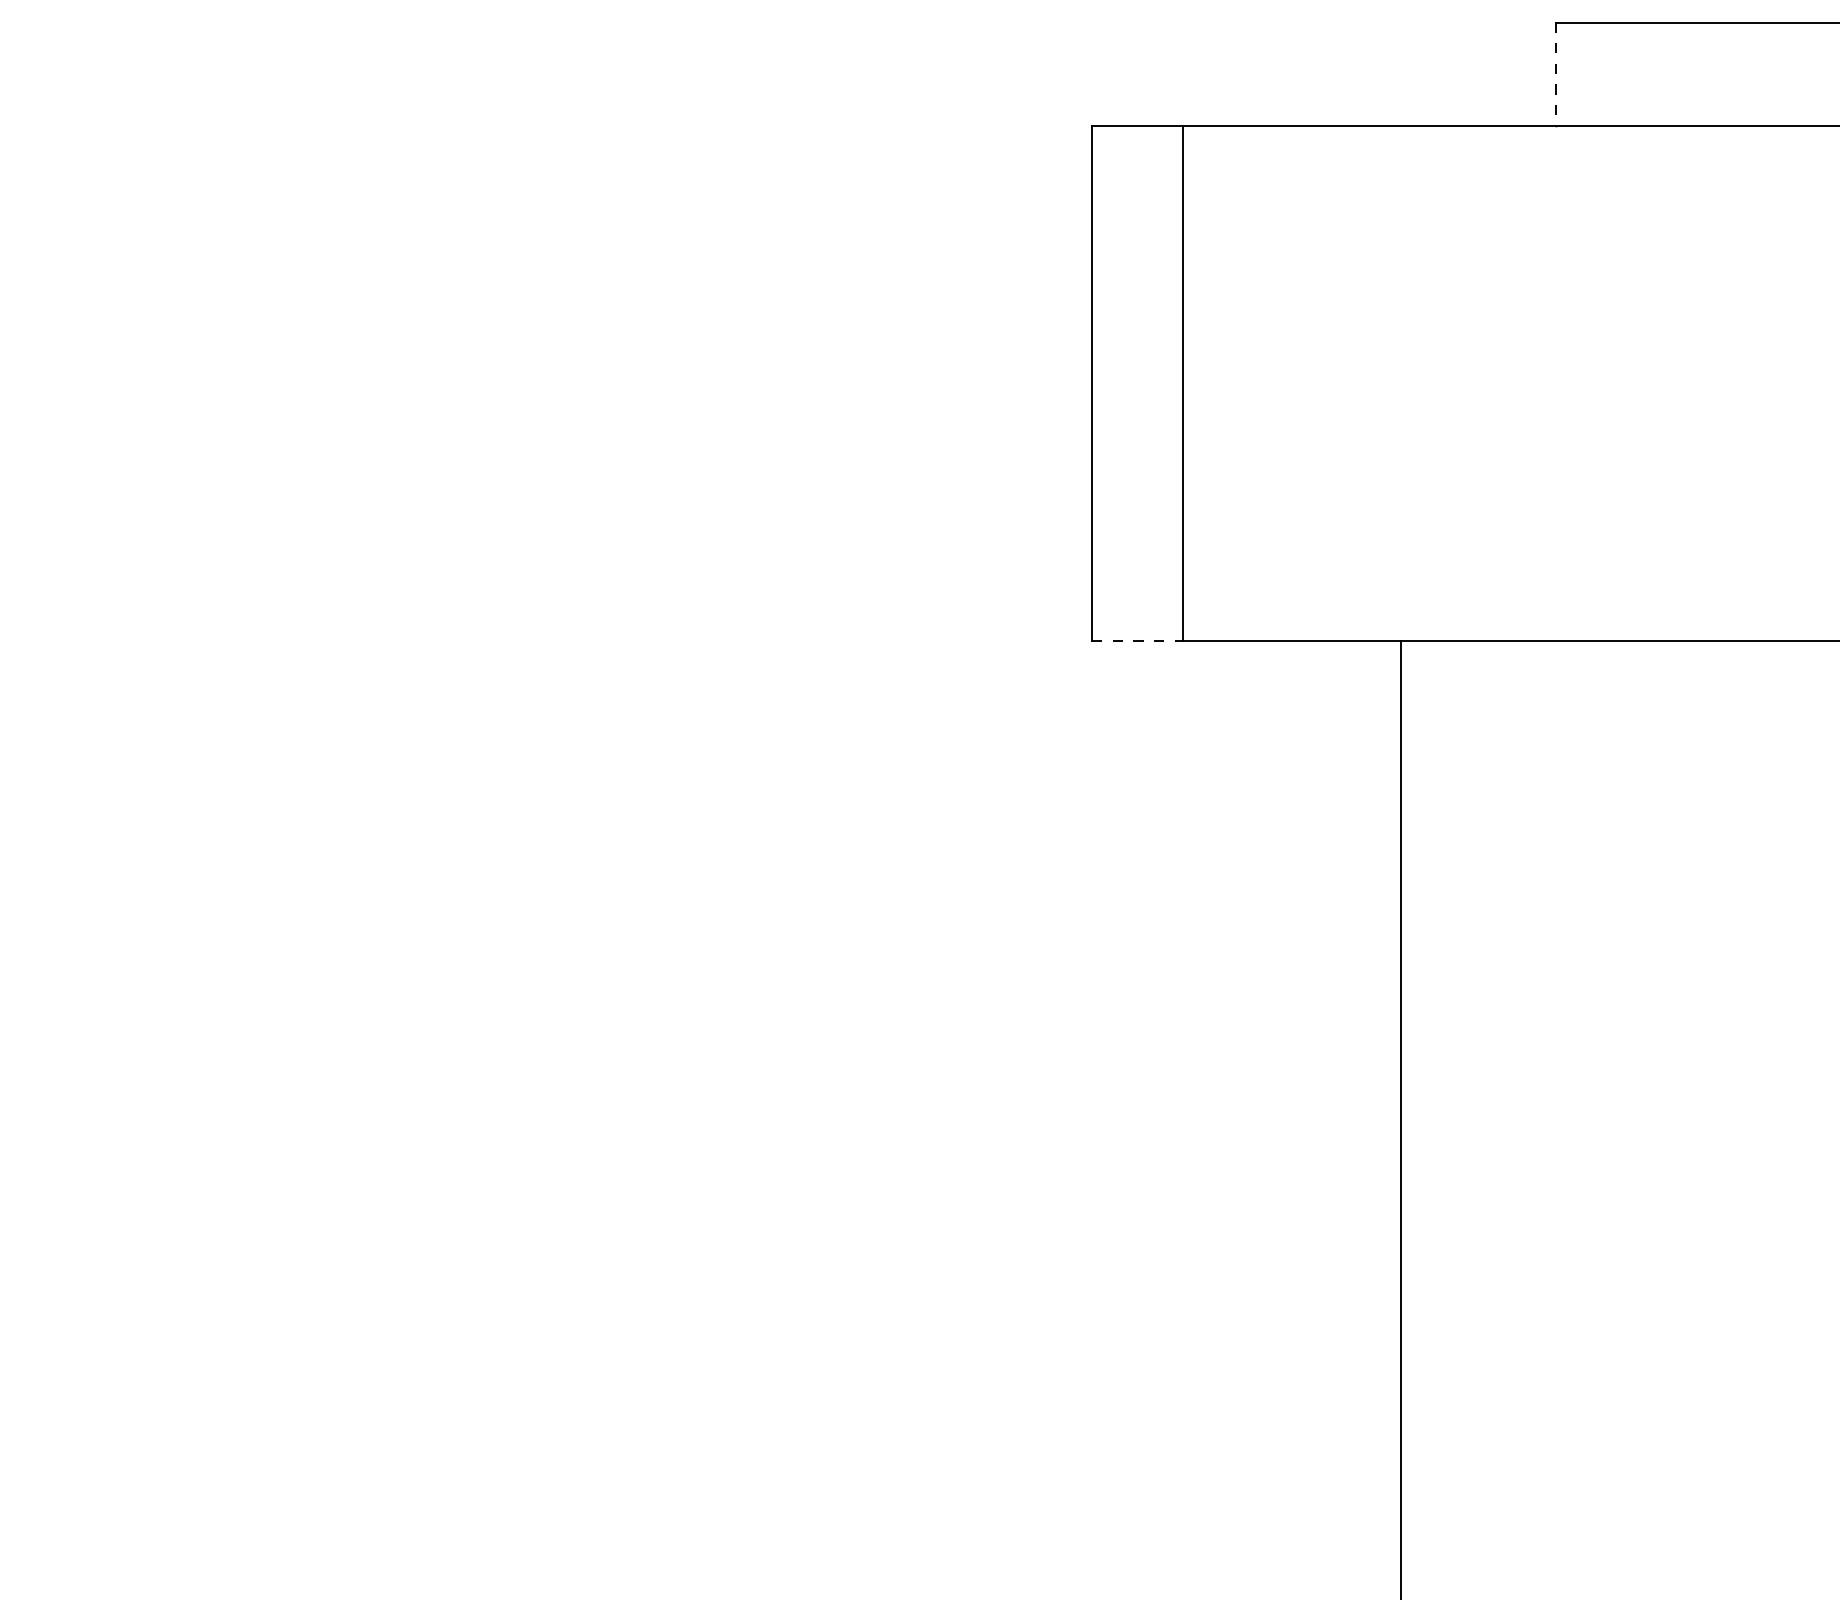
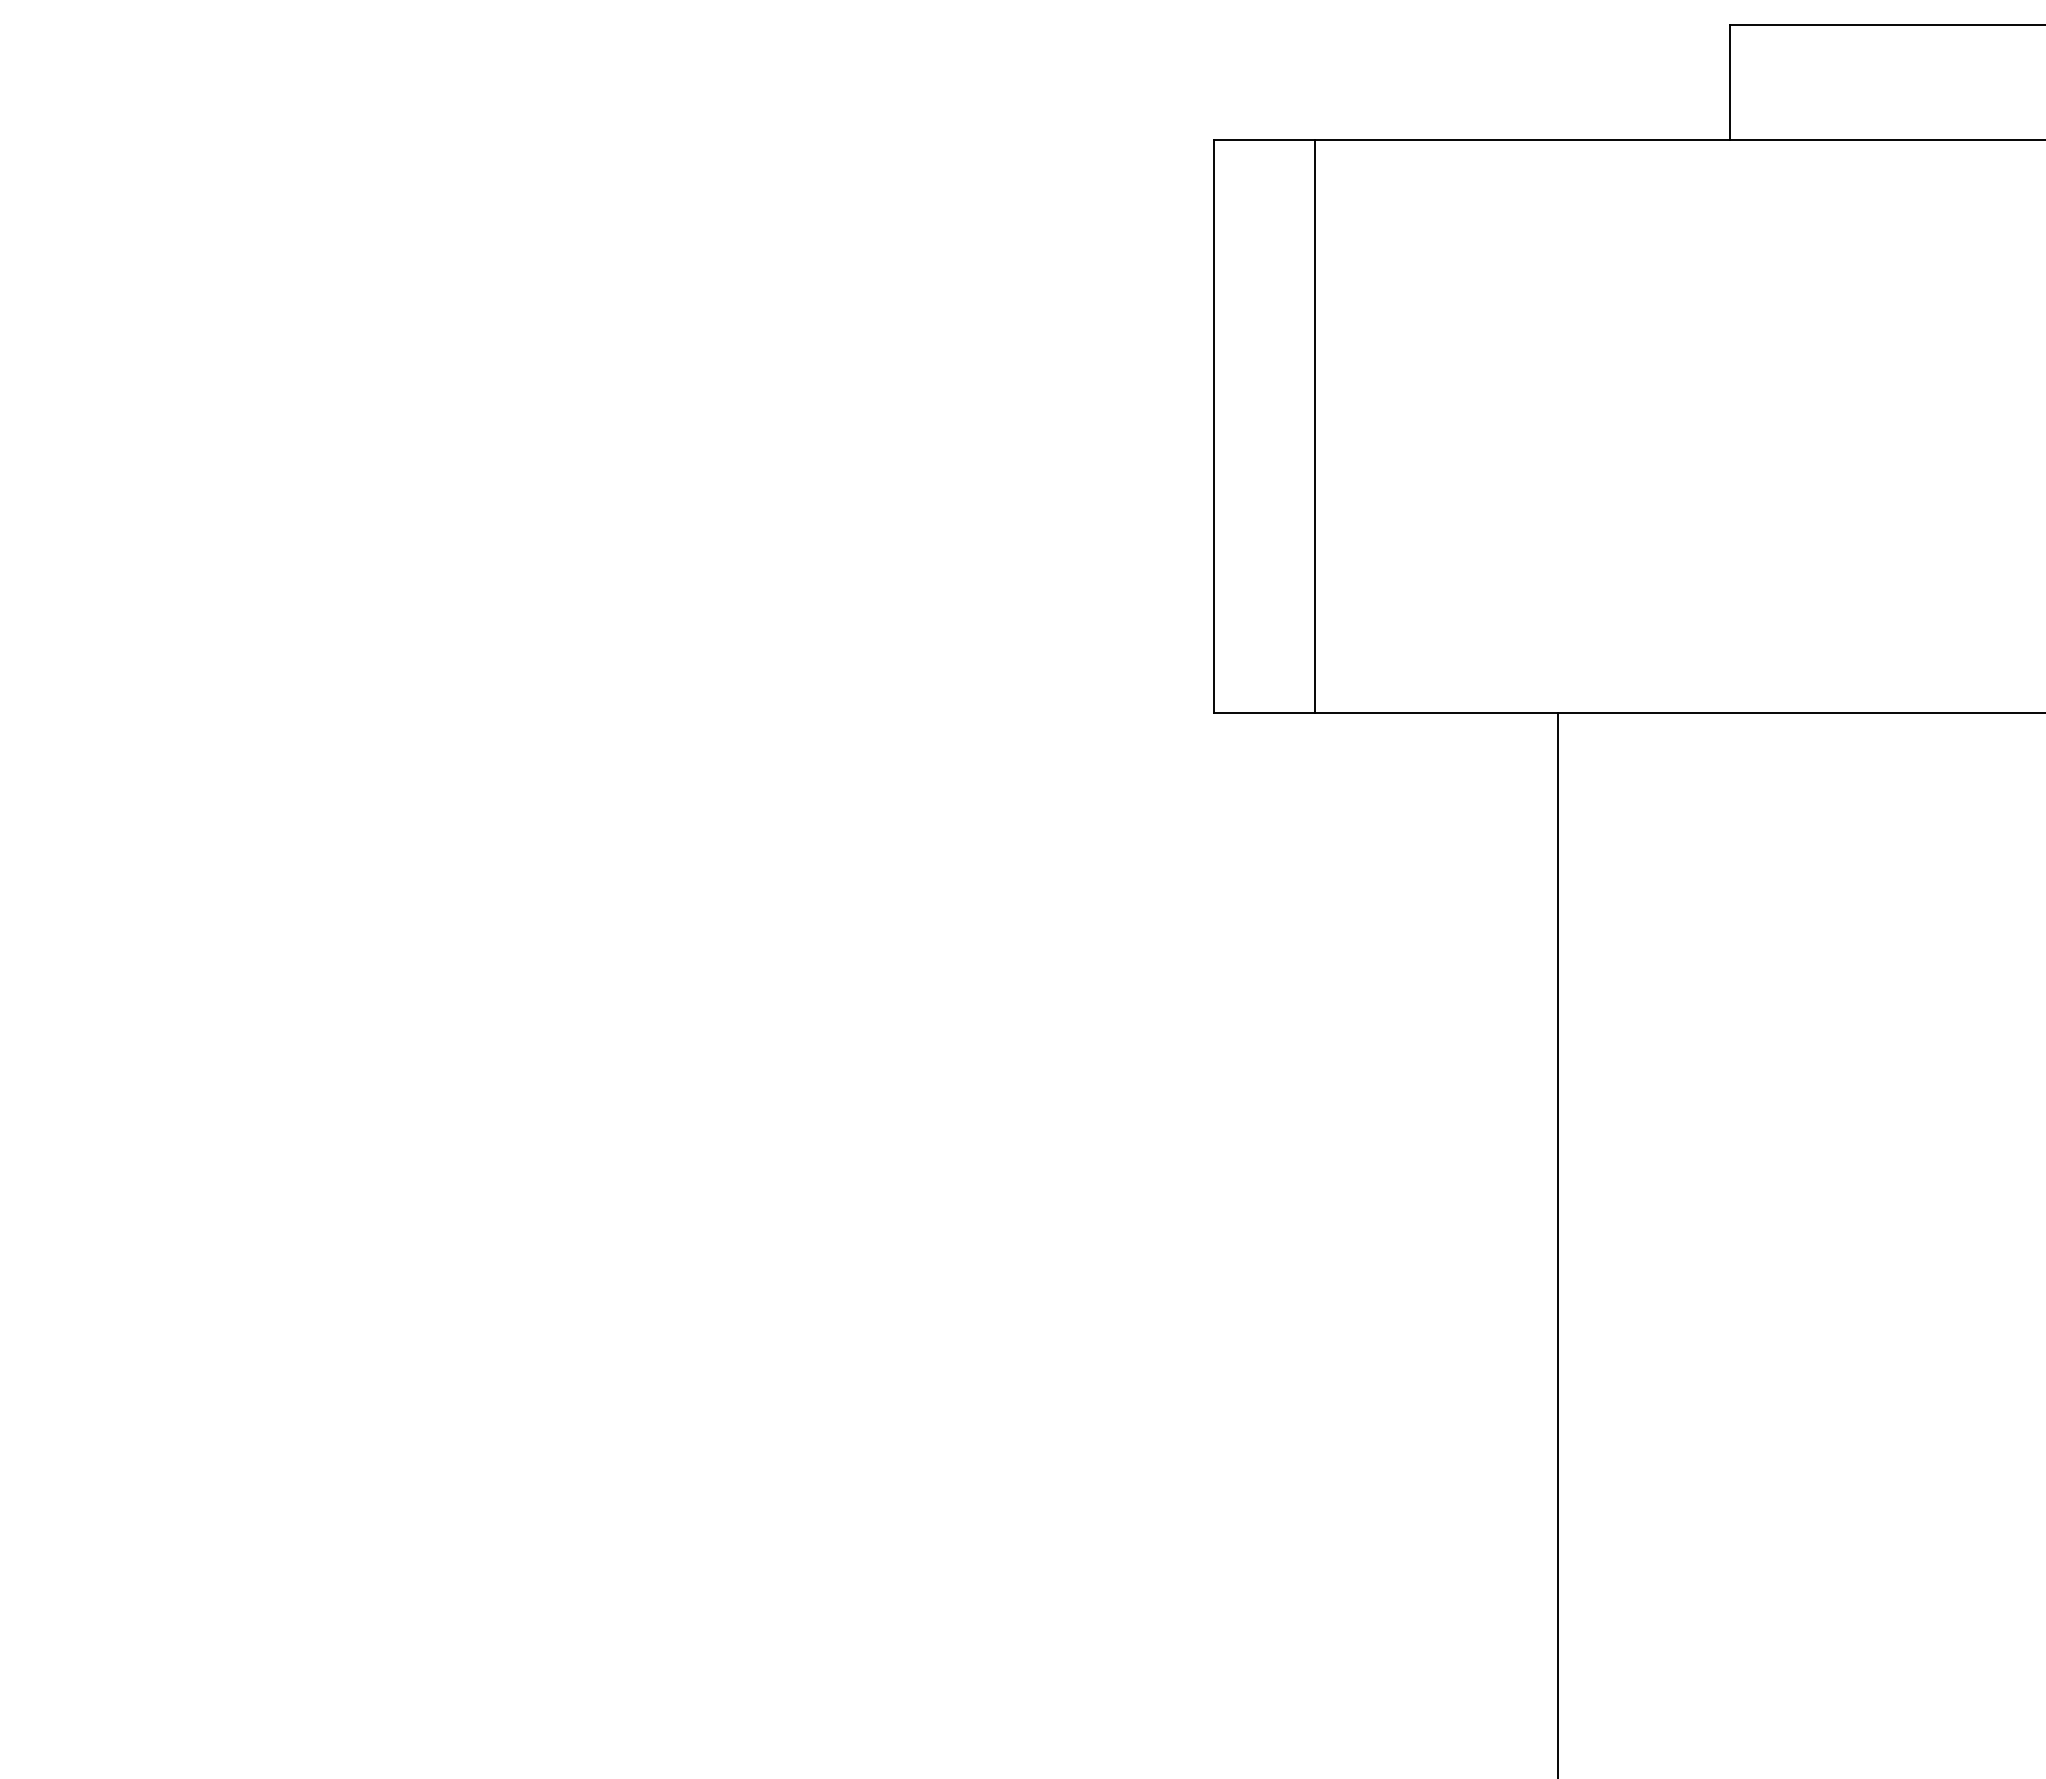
line: (1555, 74) -> (1729, 82), dashed -> solid
line: (1138, 640) -> (1265, 712), dashed -> solid

